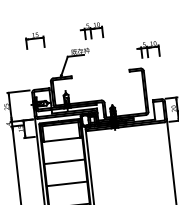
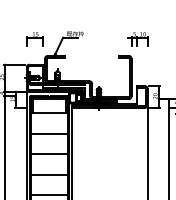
part: (91, 31) -> (87, 16), removed
part: (34, 40) -> (34, 39), moved

